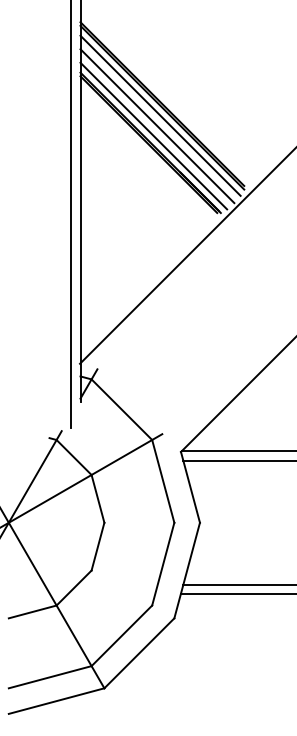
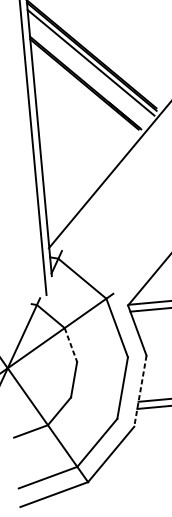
line: (157, 126) -> (89, 70), removed
line: (153, 135) -> (87, 77), removed
line: (98, 498) -> (71, 344), solid -> dashed
line: (187, 571) -> (140, 391), solid -> dashed

